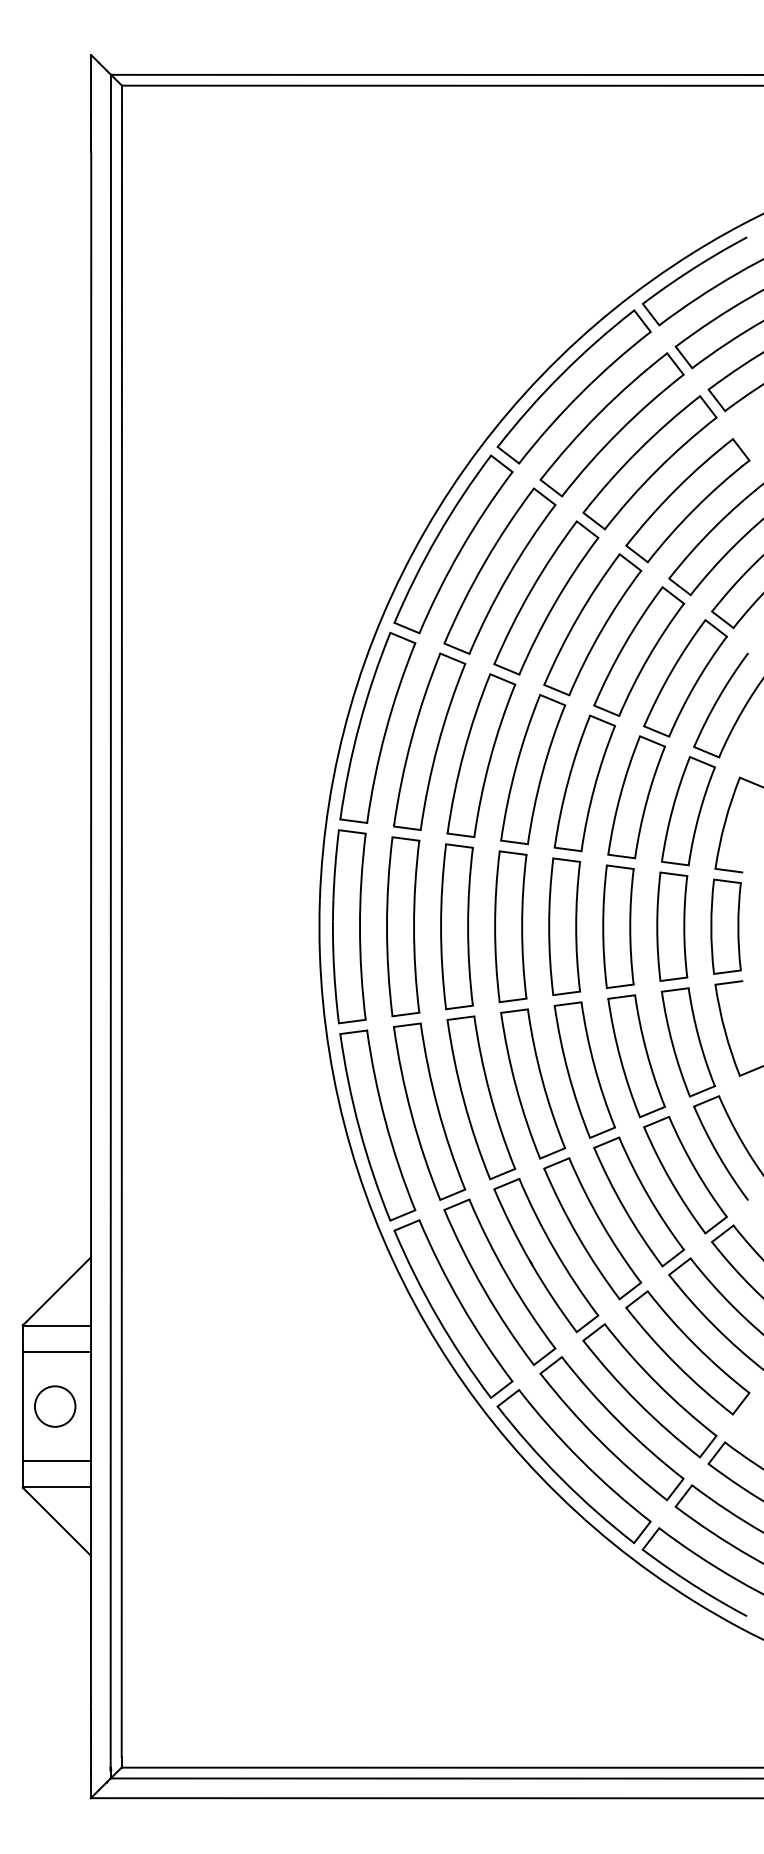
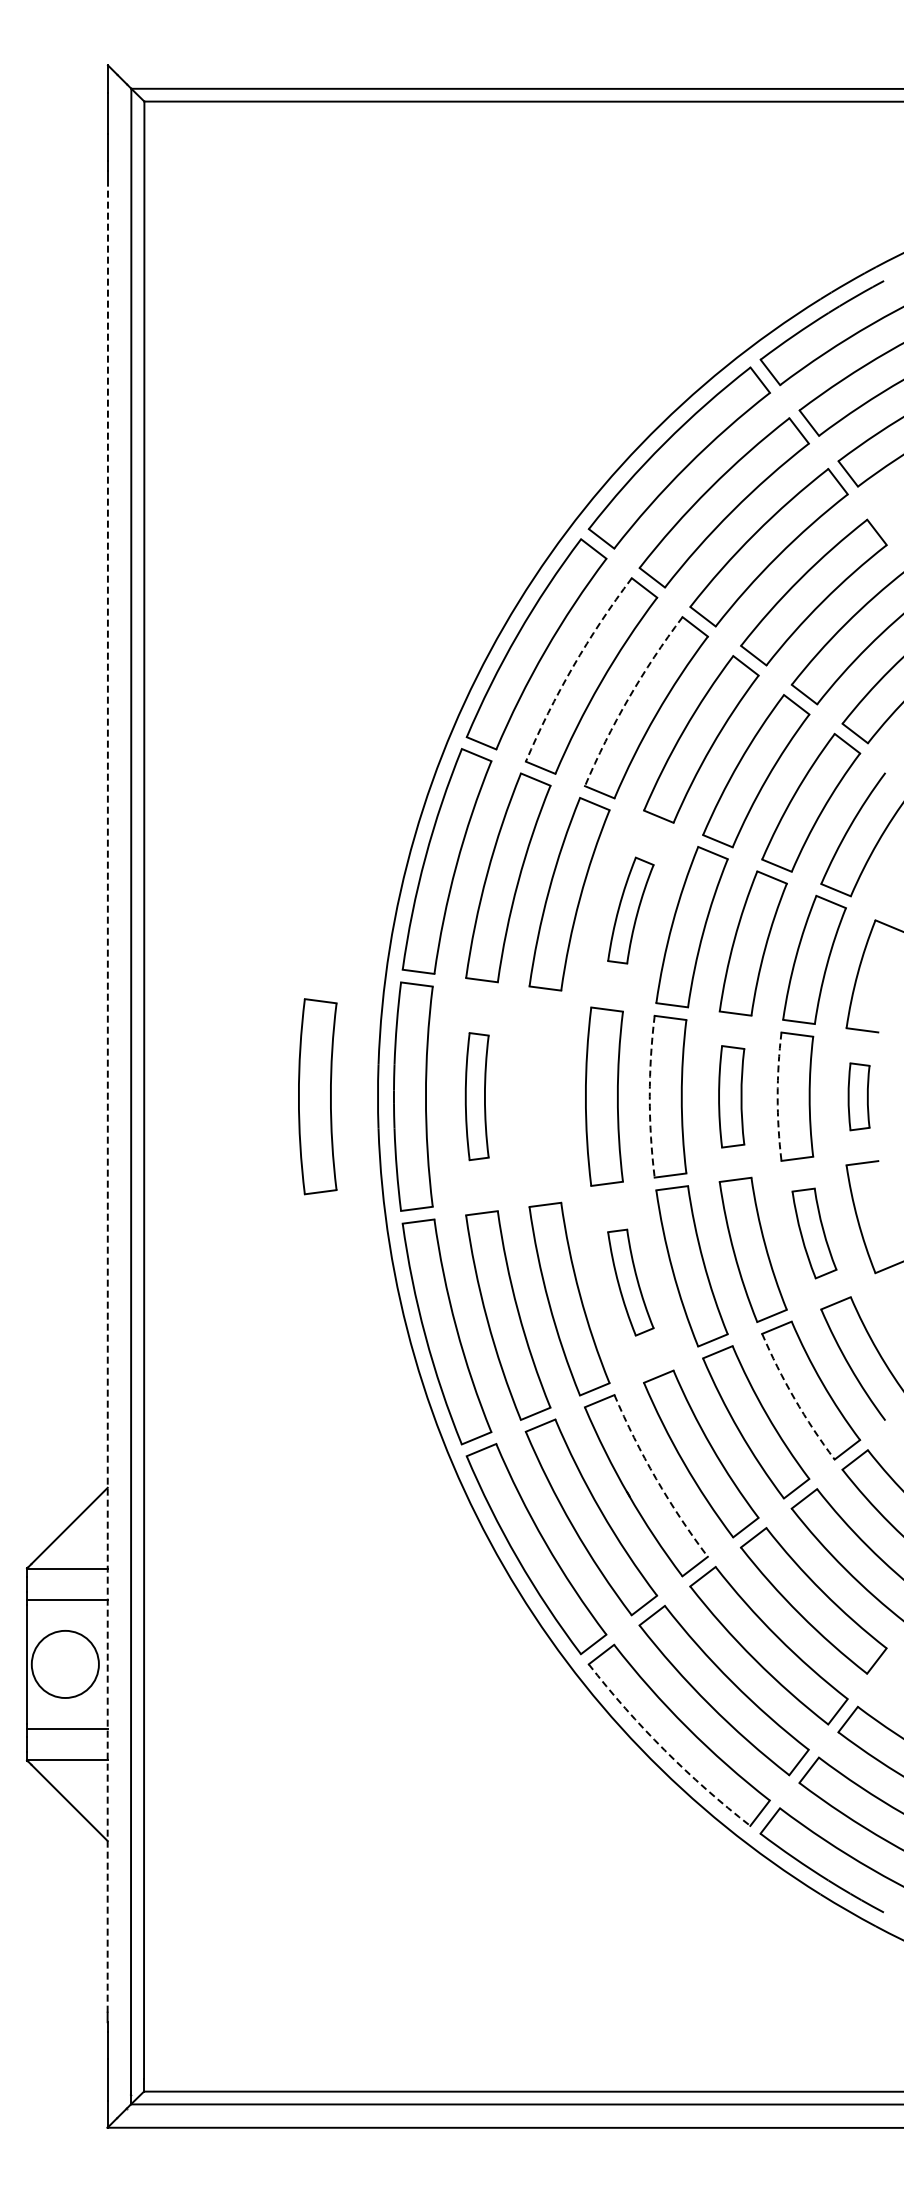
arc: (484, 563) -> (573, 666), solid -> dashed
arc: (531, 590) -> (628, 698), solid -> dashed
part: (532, 769) -> (630, 910), size x0.6
line: (90, 926) -> (107, 1096), solid -> dashed
part: (403, 926) -> (477, 1096), size x0.6
part: (456, 926) -> (317, 1096), moved
arc: (548, 926) -> (649, 1096), solid -> dashed
part: (618, 926) -> (731, 1096), size x0.7
arc: (657, 926) -> (777, 1096), solid -> dashed
part: (725, 926) -> (858, 1096), size x0.6
part: (688, 1042) -> (814, 1233), size x0.7
part: (532, 1083) -> (630, 1282), size x0.6
arc: (671, 1181) -> (794, 1398), solid -> dashed
arc: (554, 1249) -> (656, 1478), solid -> dashed
circle: (55, 1406) -> (65, 1664), size x1.4
arc: (561, 1479) -> (664, 1750), solid -> dashed

